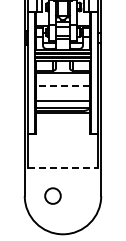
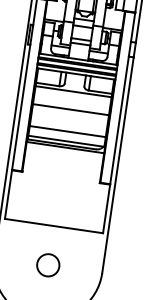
line: (62, 85) -> (70, 109), dashed -> solid
line: (62, 168) -> (53, 226), dashed -> solid
circle: (52, 195) -> (47, 264), moved

